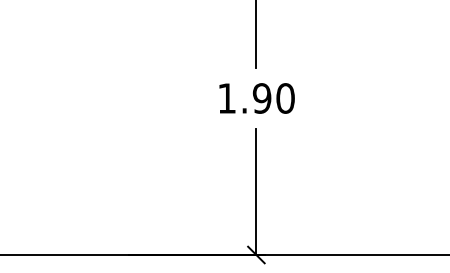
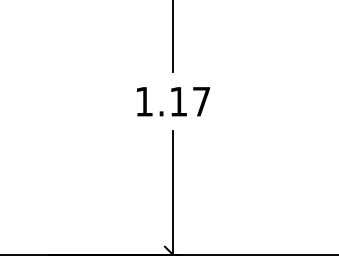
text: (273, 98) -> (189, 101), 1.90 -> 1.17

